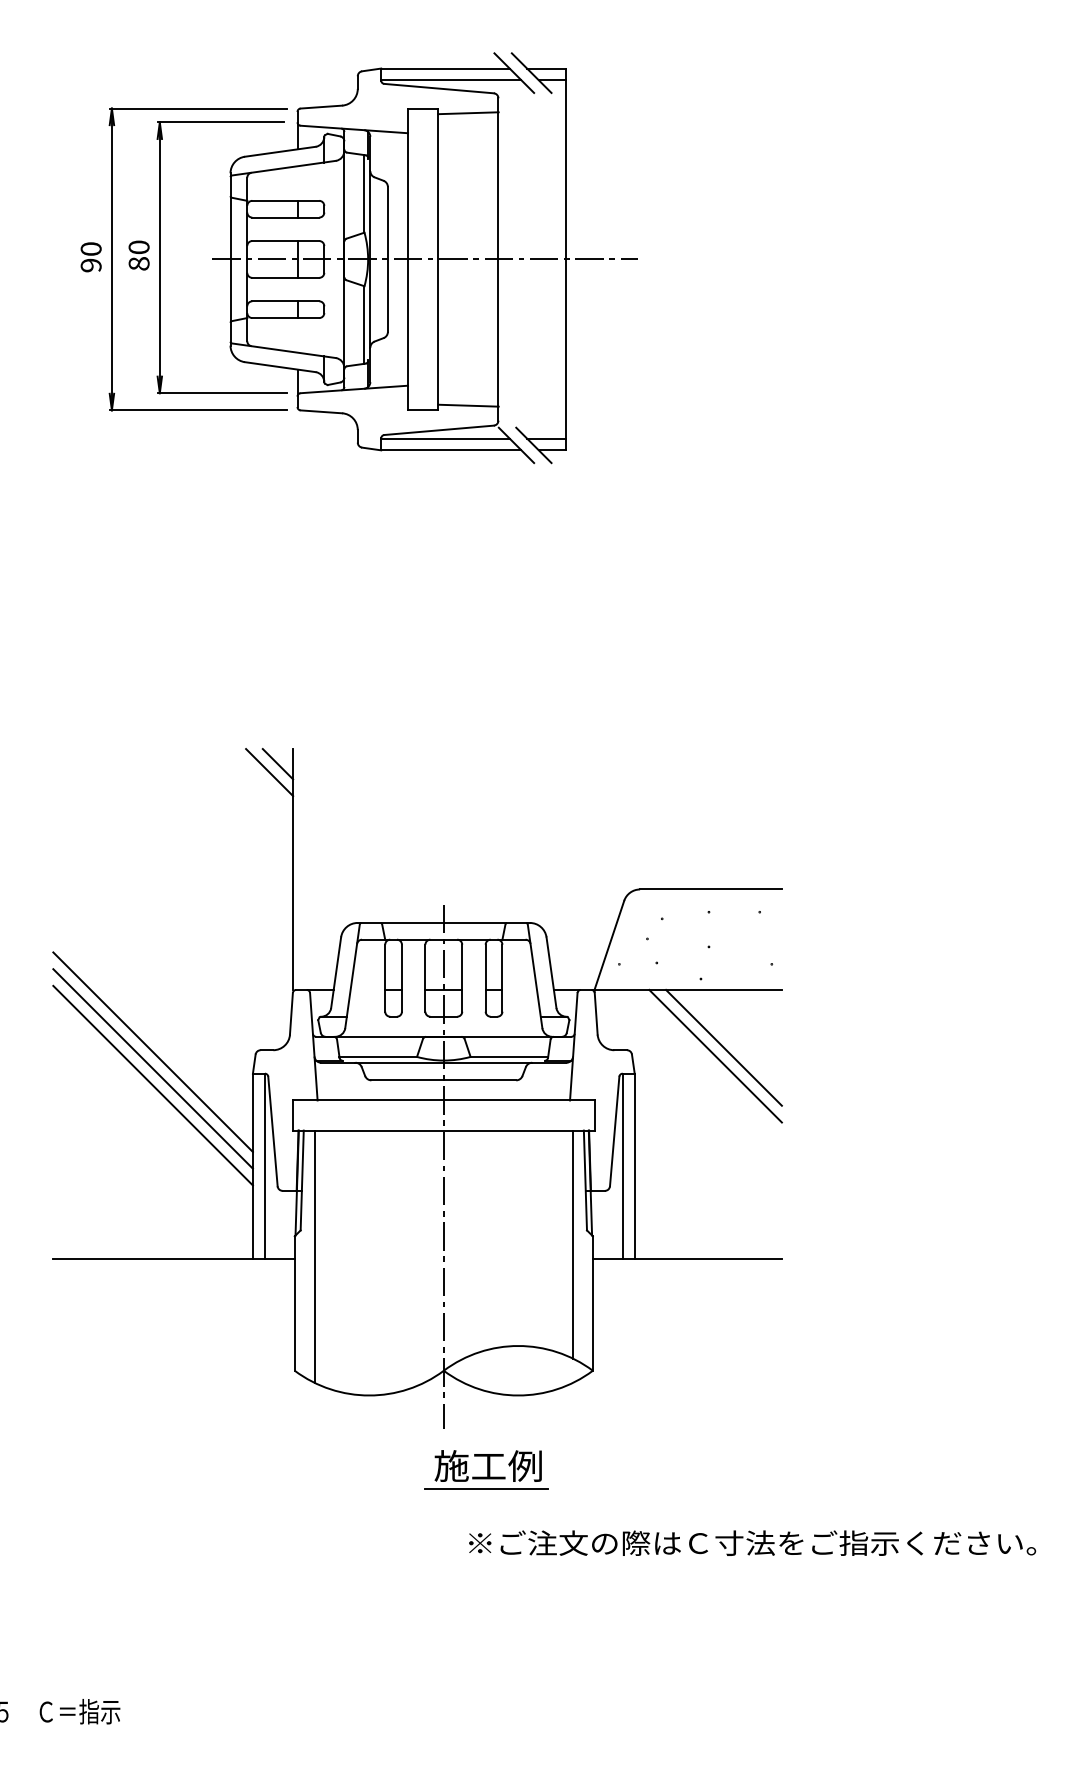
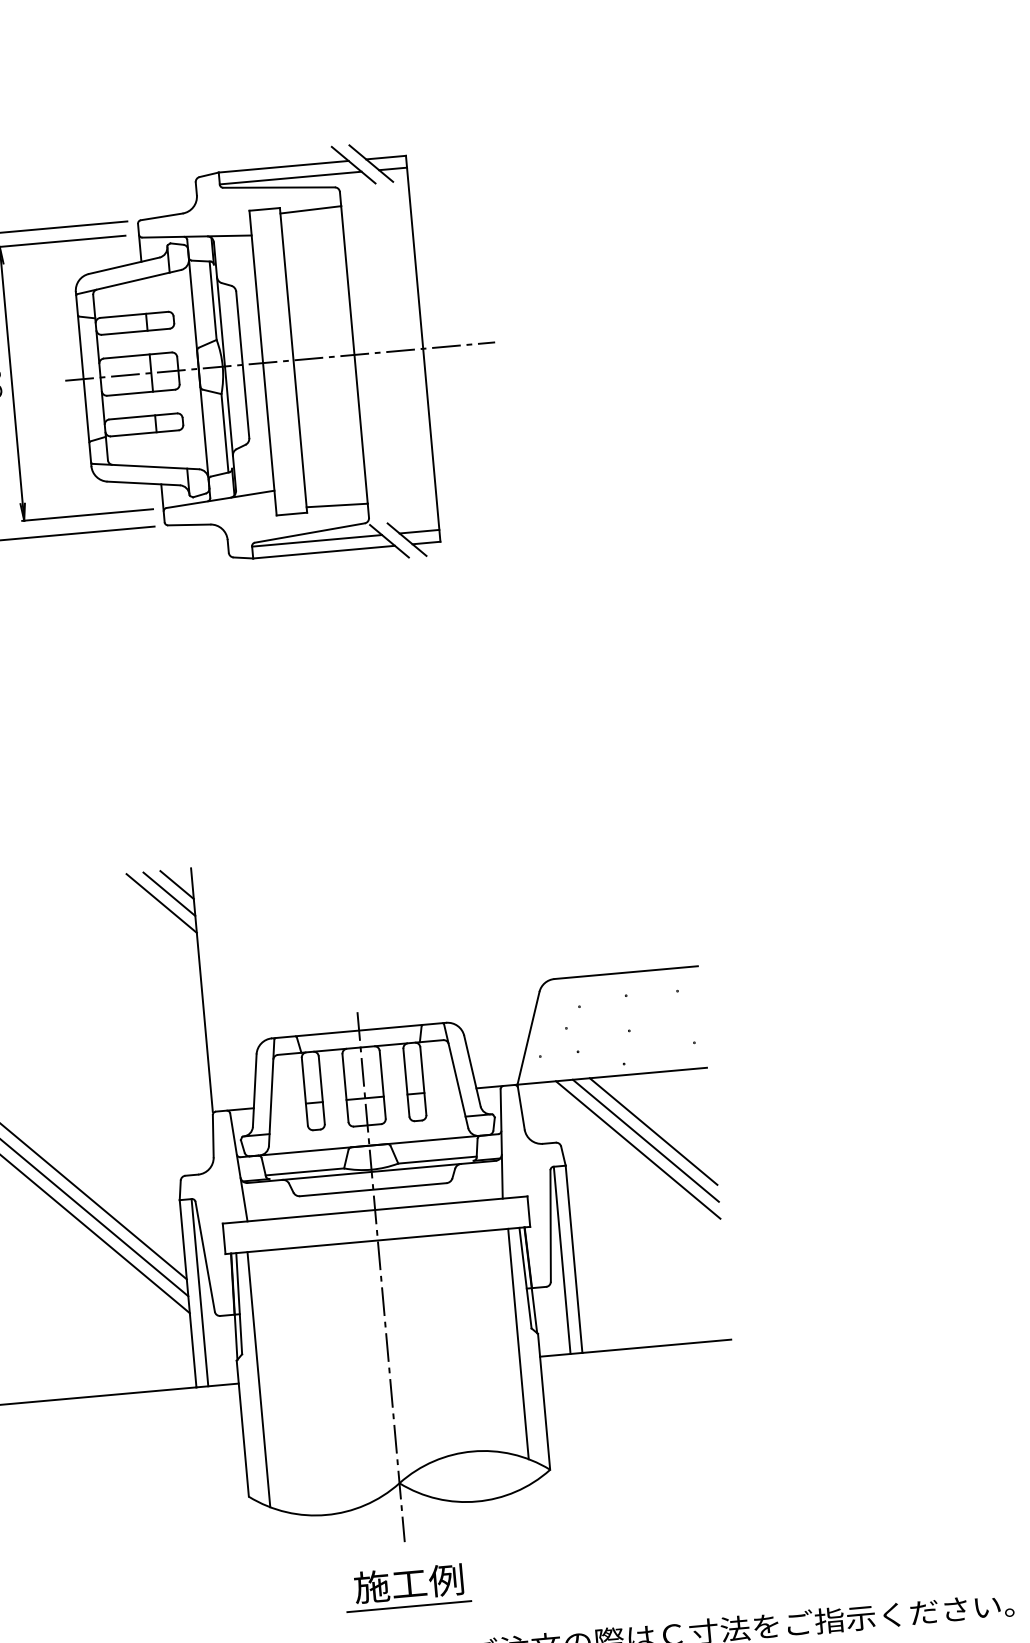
line: (261, 780) -> (161, 903), added
line: (706, 1064) -> (637, 1149), added
part: (486, 1469) -> (407, 1587), moved

